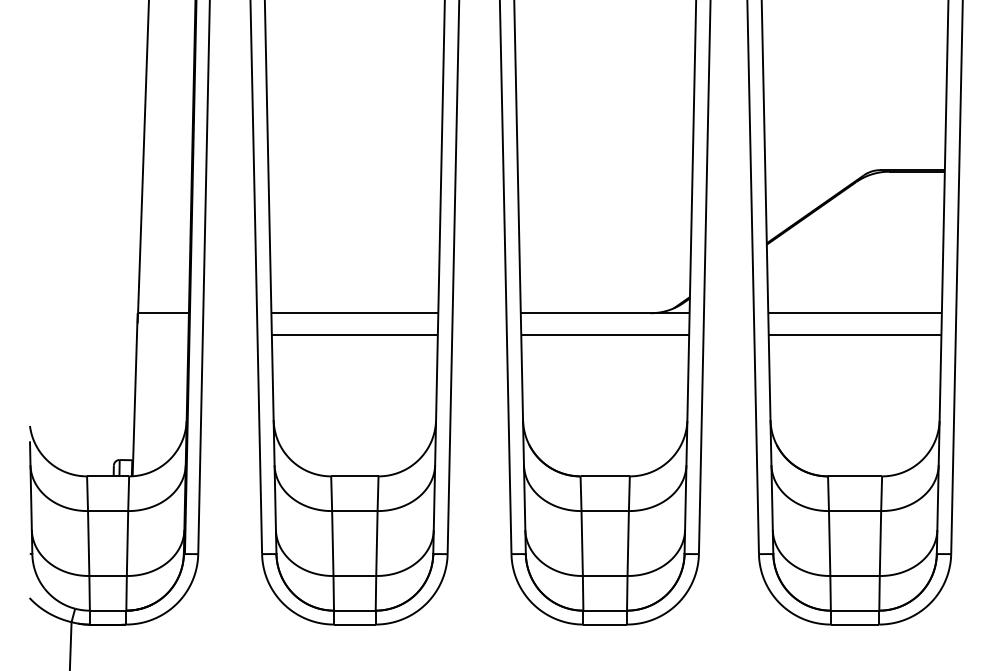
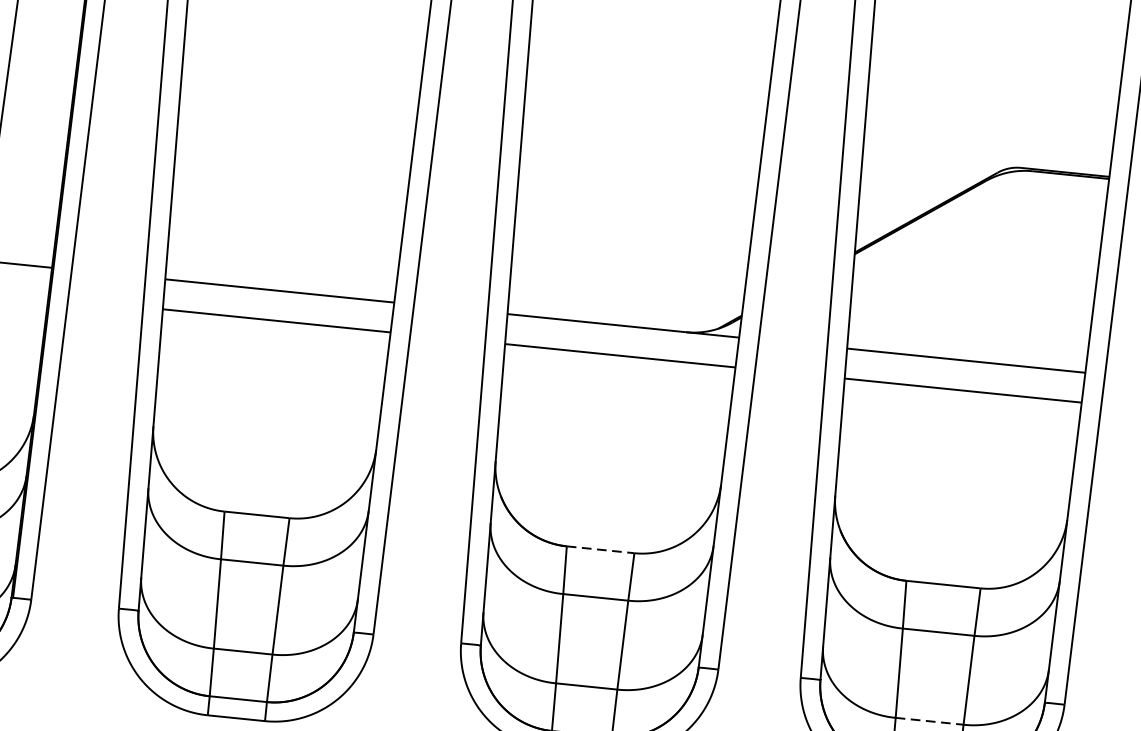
line: (605, 476) -> (600, 549), solid -> dashed
line: (855, 575) -> (930, 720), solid -> dashed

